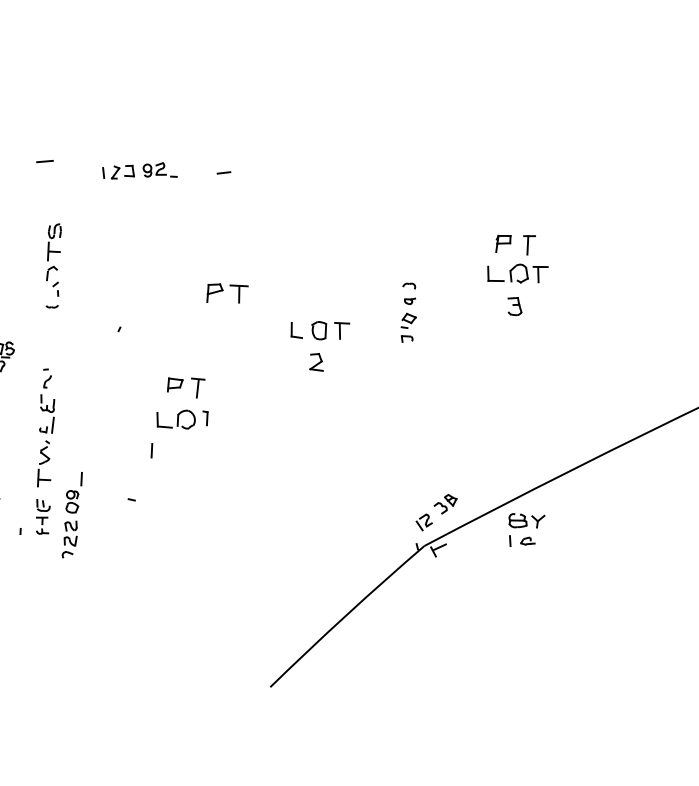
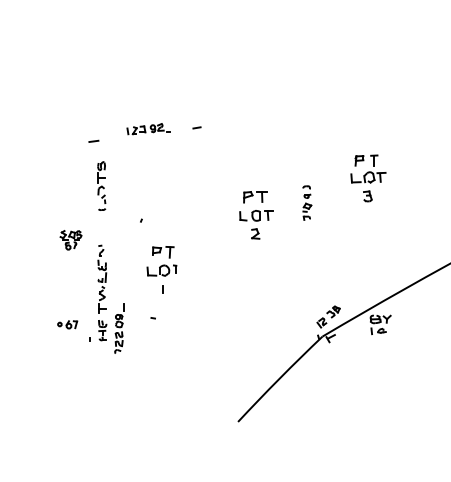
line: (44, 159) -> (93, 140), moved
part: (227, 294) -> (255, 197), moved
part: (182, 403) -> (161, 261), moved

